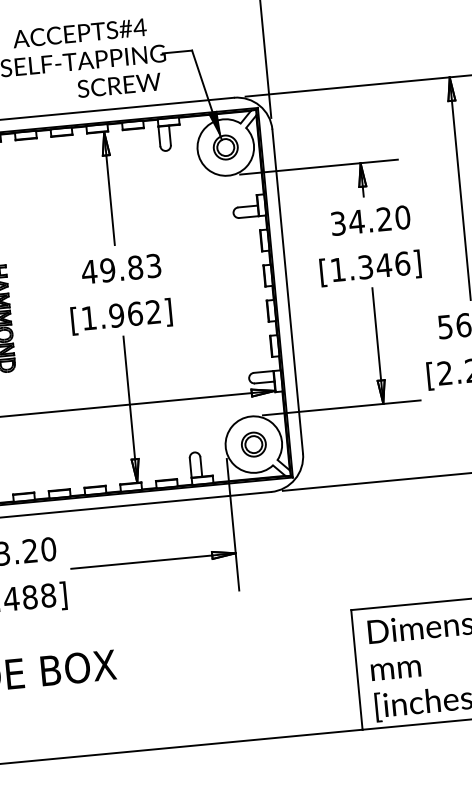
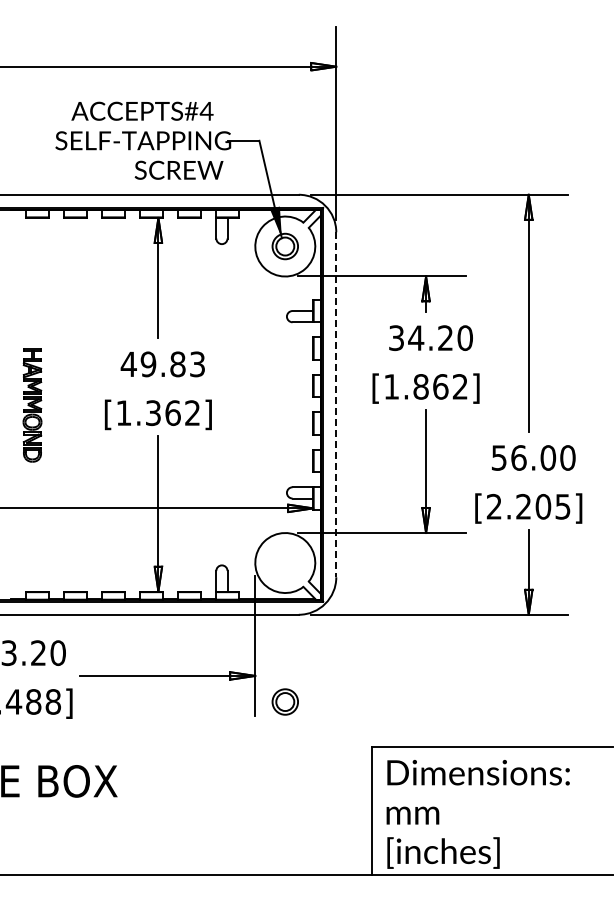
text: (383, 265) -> (440, 386), [1.346] -> [1.862]
line: (287, 292) -> (336, 405), solid -> dashed
text: (116, 315) -> (153, 412), [1.962] -> [1.362]
part: (253, 444) -> (284, 701), moved

